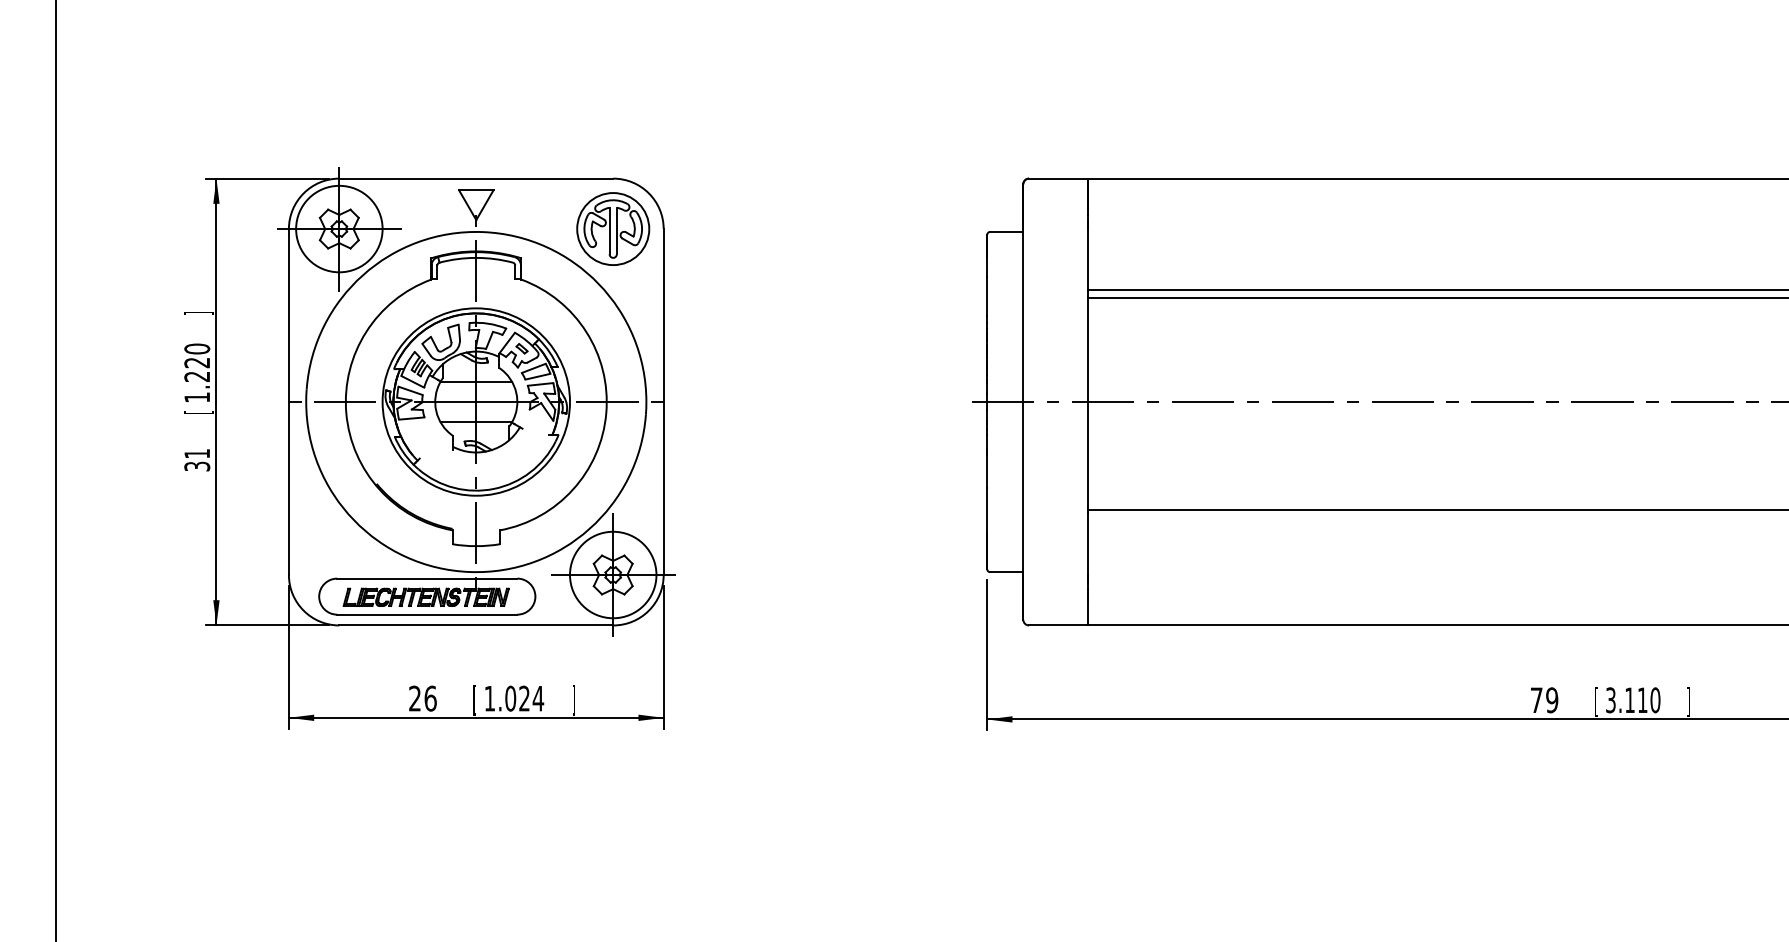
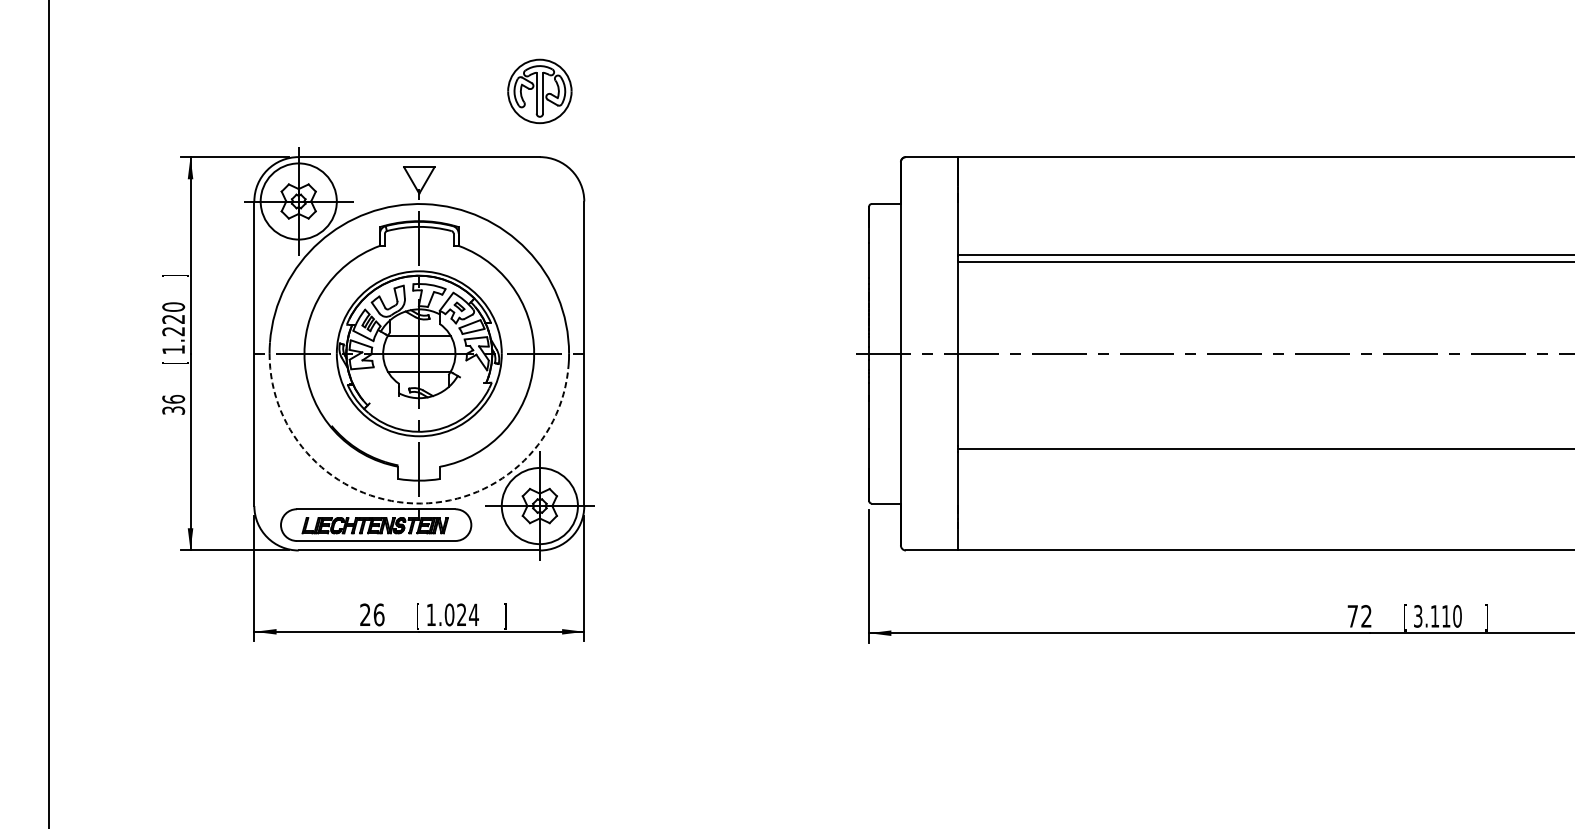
part: (613, 228) -> (540, 90), moved
text: (197, 453) -> (173, 399), 31 -> 36
arc: (469, 572) -> (413, 503), solid -> dashed
text: (1552, 700) -> (1366, 616), 79 -> 72

